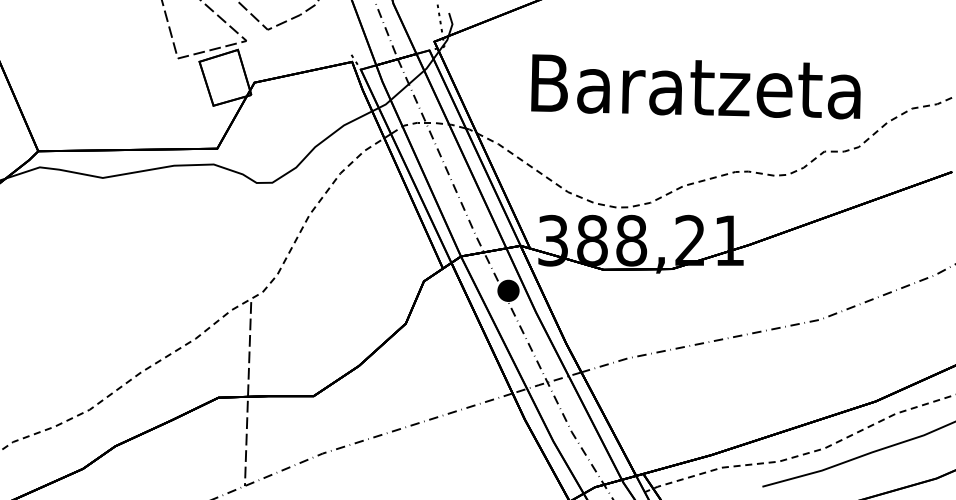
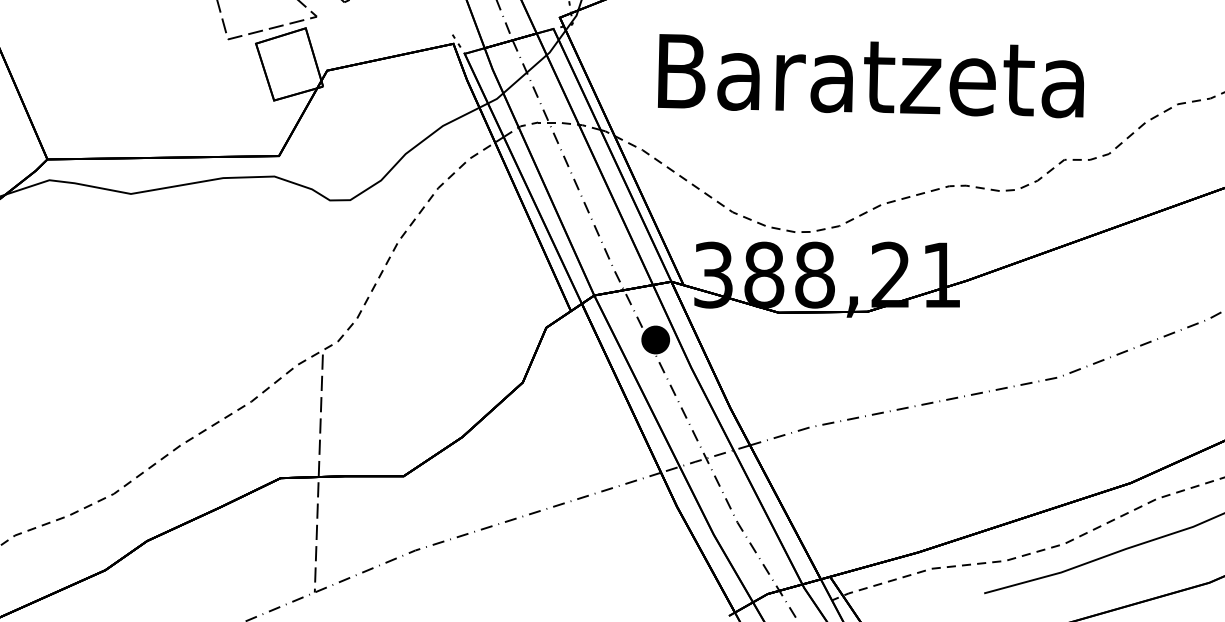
text: (695, 86) -> (870, 75), moved

